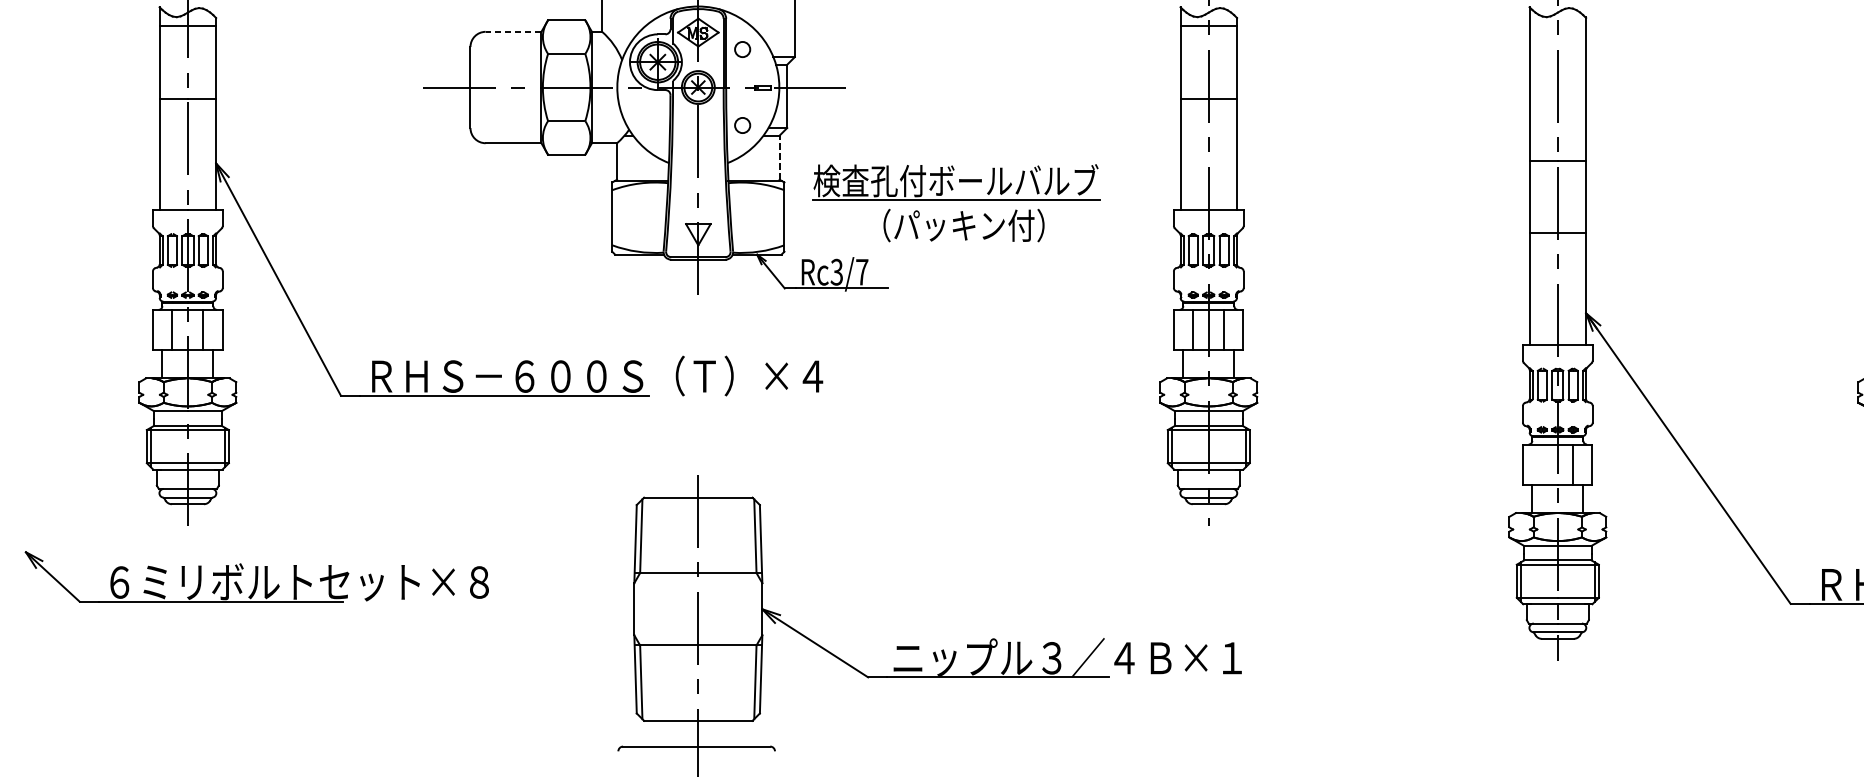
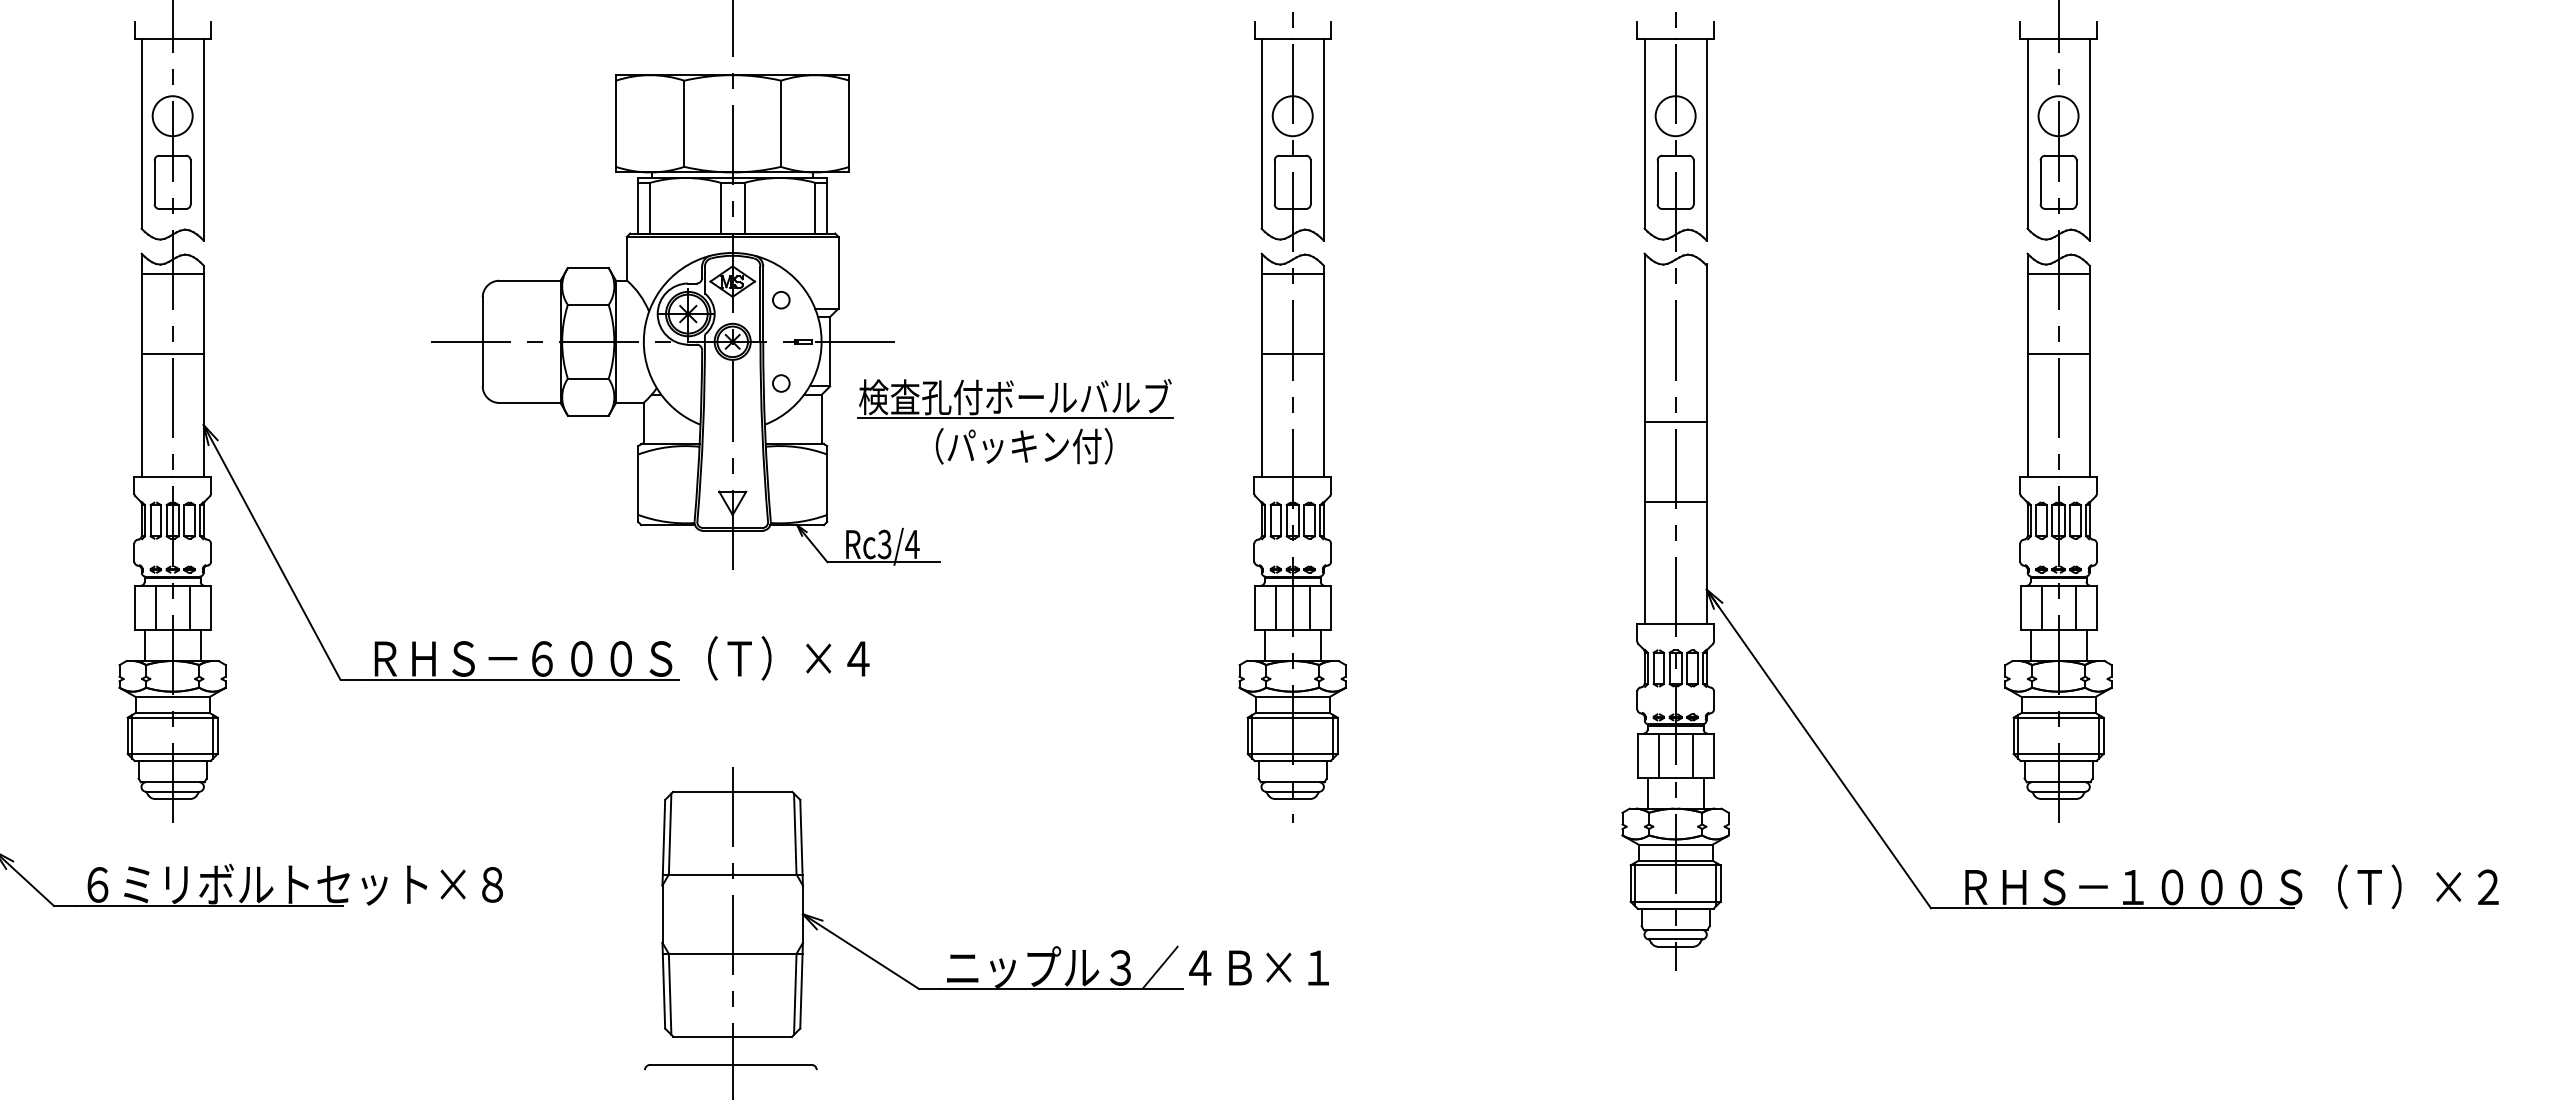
line: (513, 31) -> (529, 280), dashed -> solid
line: (779, 157) -> (821, 418), dashed -> solid
part: (956, 202) -> (1015, 421), moved
text: (862, 272) -> (912, 544), Rc3/7 -> Rc3/4
line: (1542, 464) -> (1658, 755), added

